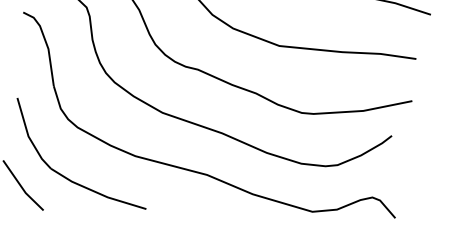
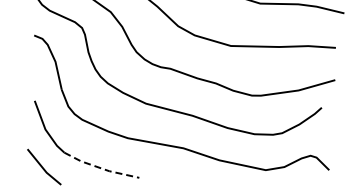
line: (96, 192) -> (100, 168), solid -> dashed

